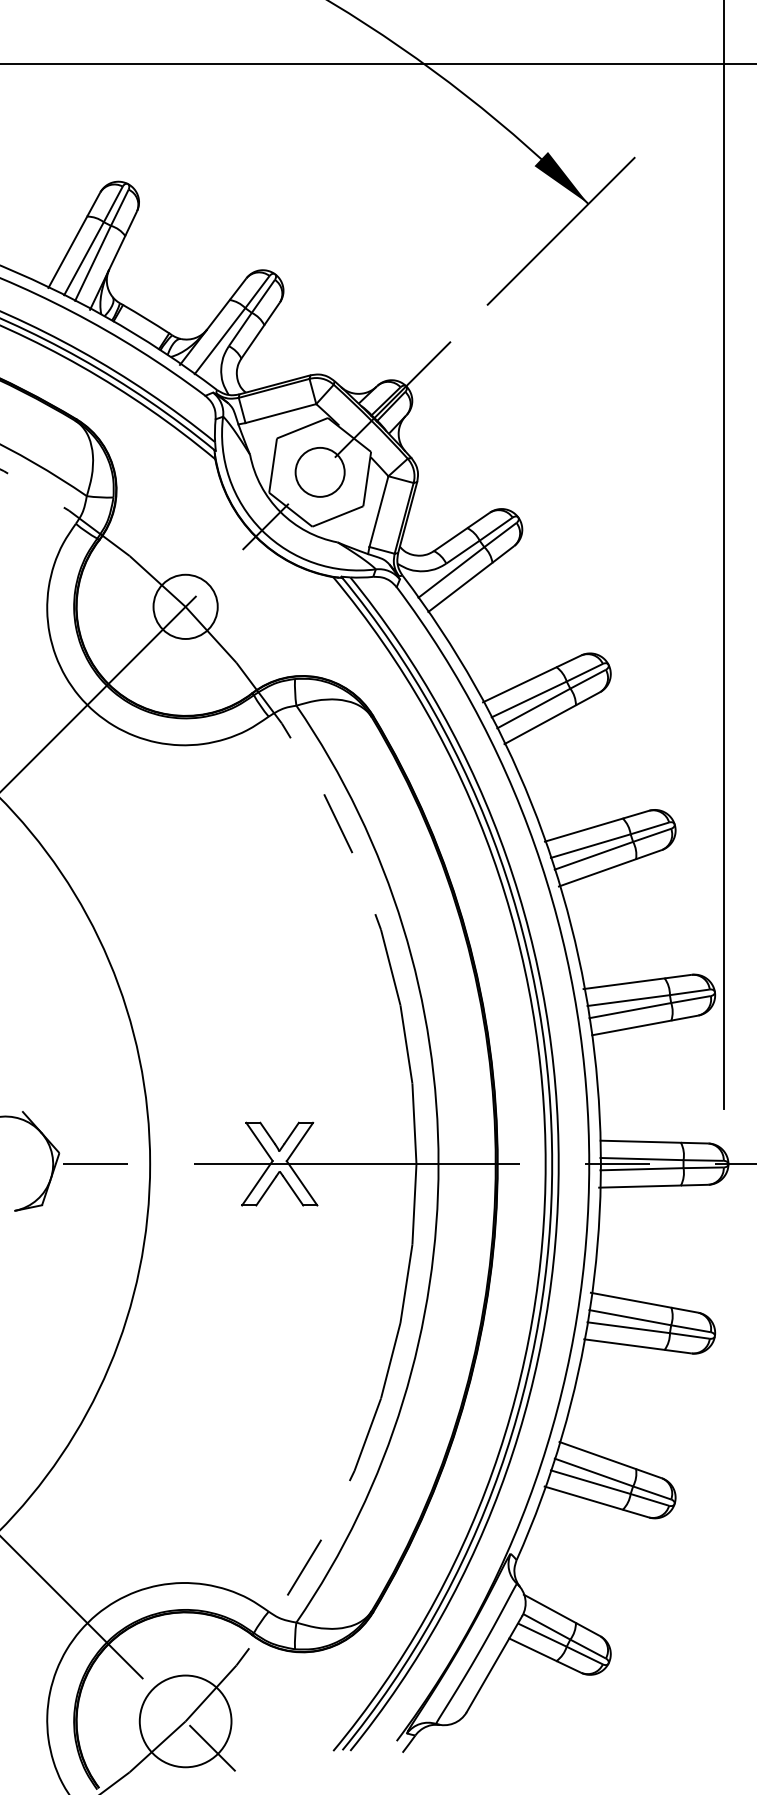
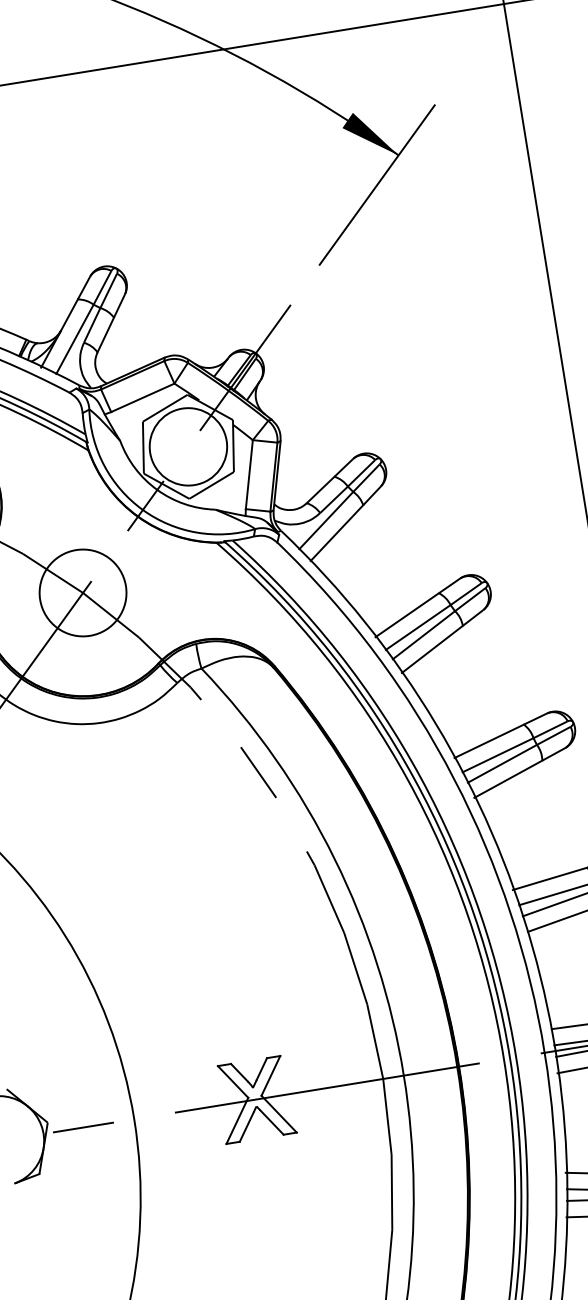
circle: (320, 472) -> (188, 446), size x1.67
circle: (185, 606) -> (82, 592), size x1.43

